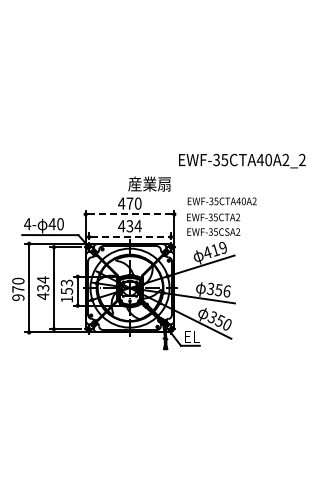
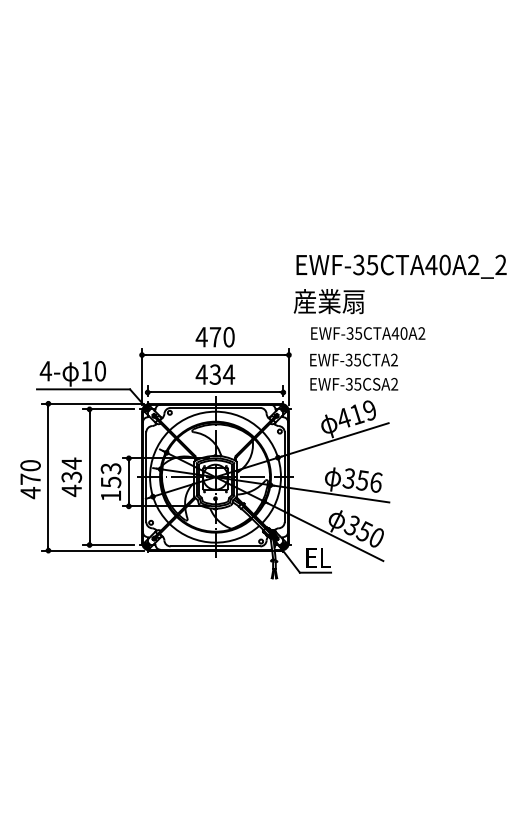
text: (149, 183) -> (328, 300), moved
line: (130, 214) -> (216, 355), dashed -> solid
text: (51, 224) -> (85, 371), 40 -> 10
line: (130, 237) -> (216, 393), dashed -> solid
text: (18, 297) -> (30, 492), 970 -> 470

